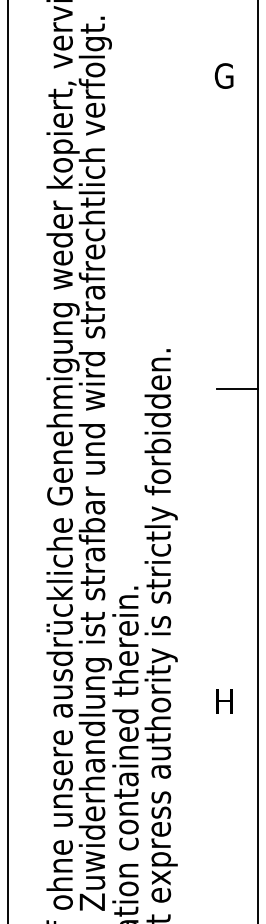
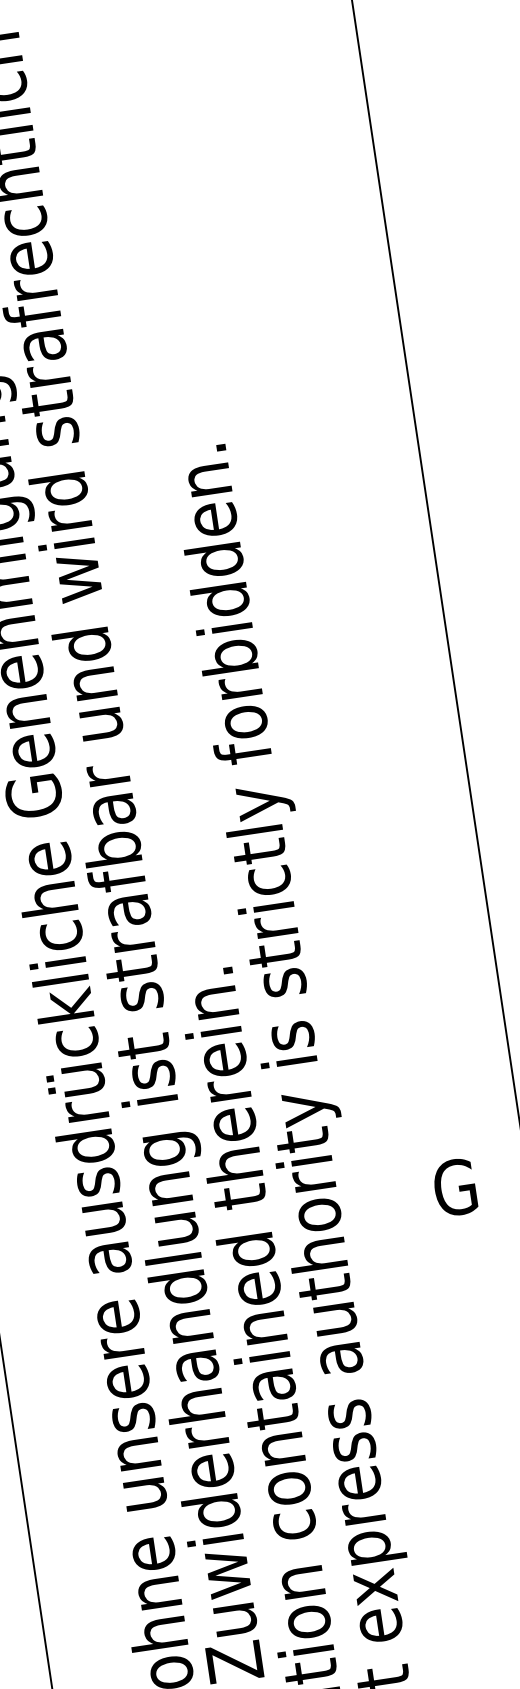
line: (237, 389) -> (382, 509), removed
text: (224, 701) -> (455, 1186), H -> G

